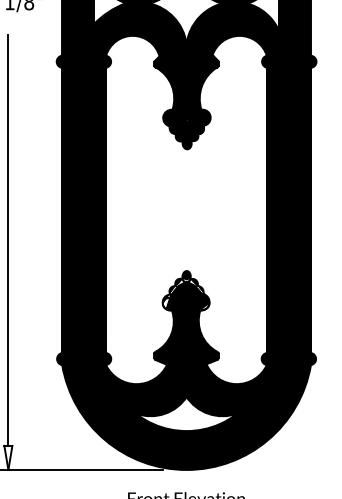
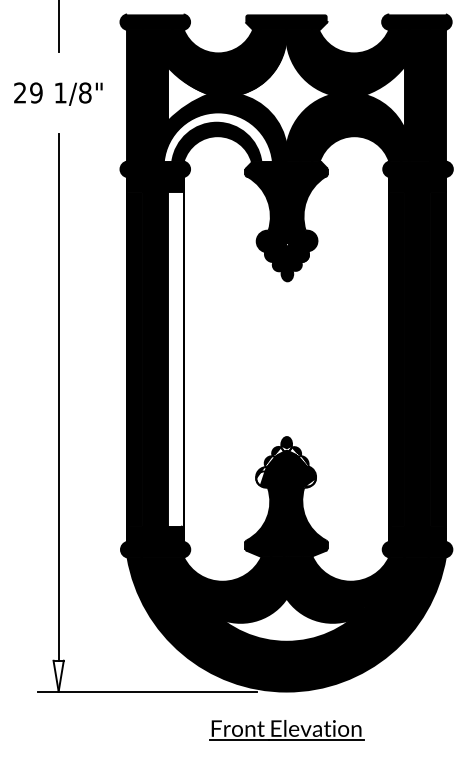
fill: (132, 36) -> (217, 136), removed
fill: (99, 211) -> (175, 360), removed

